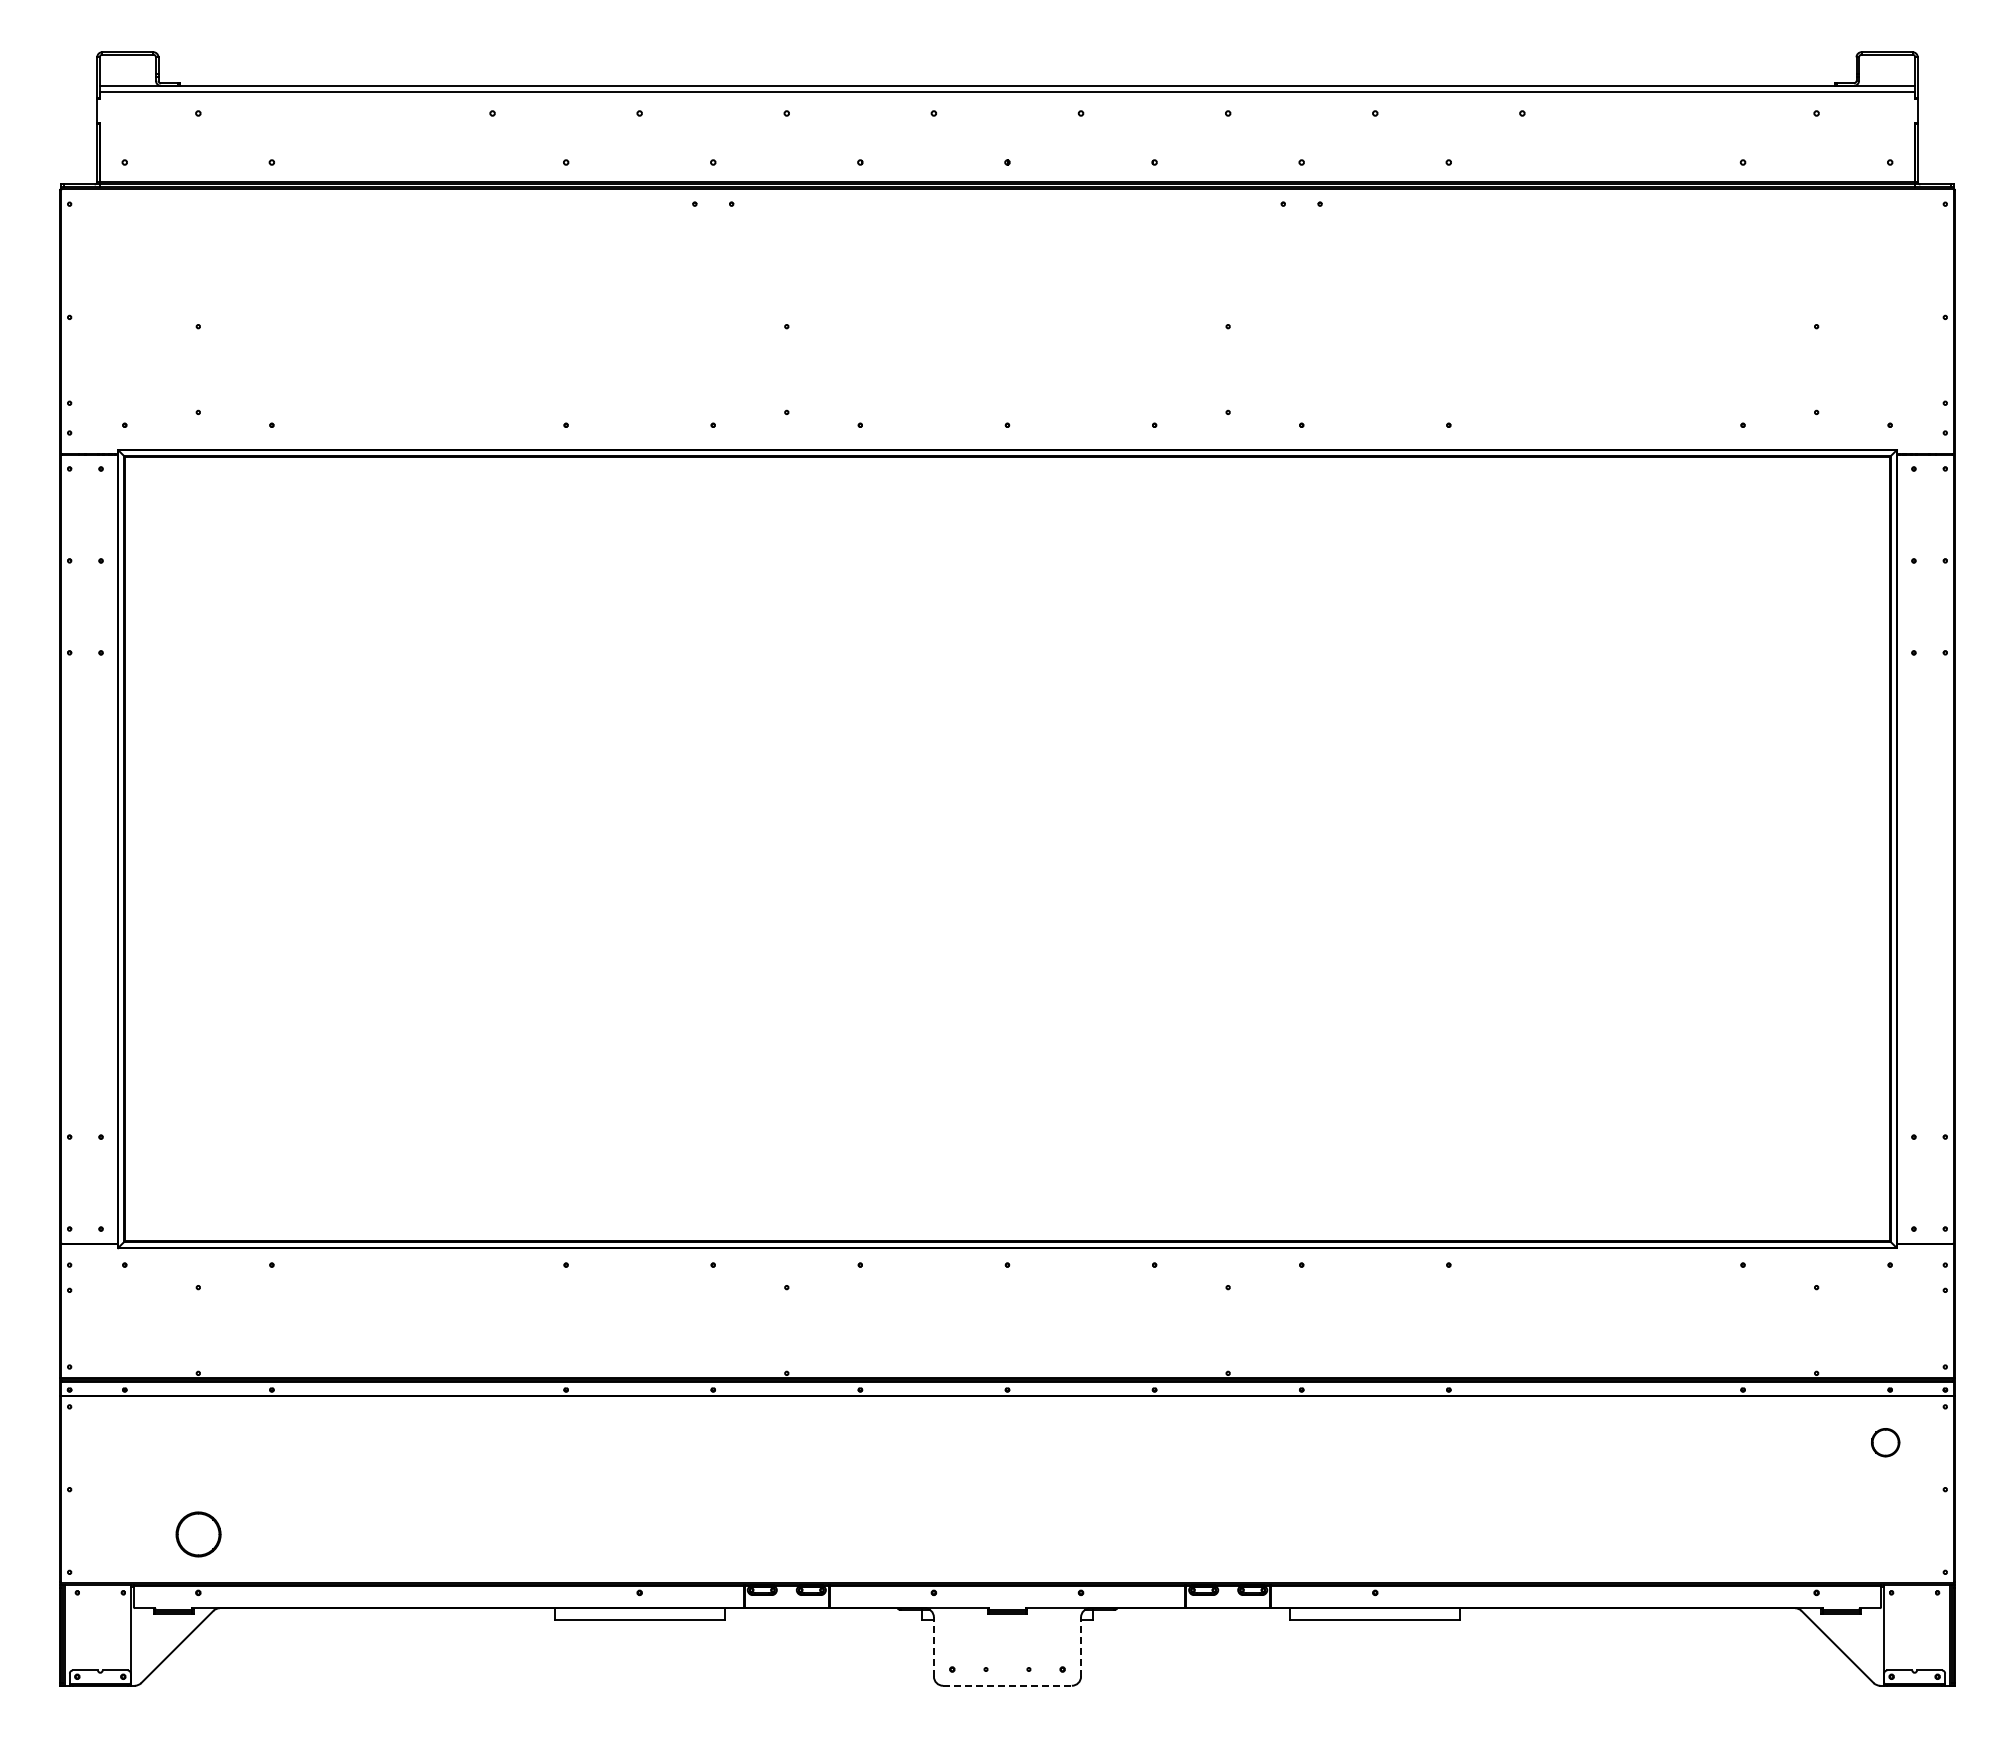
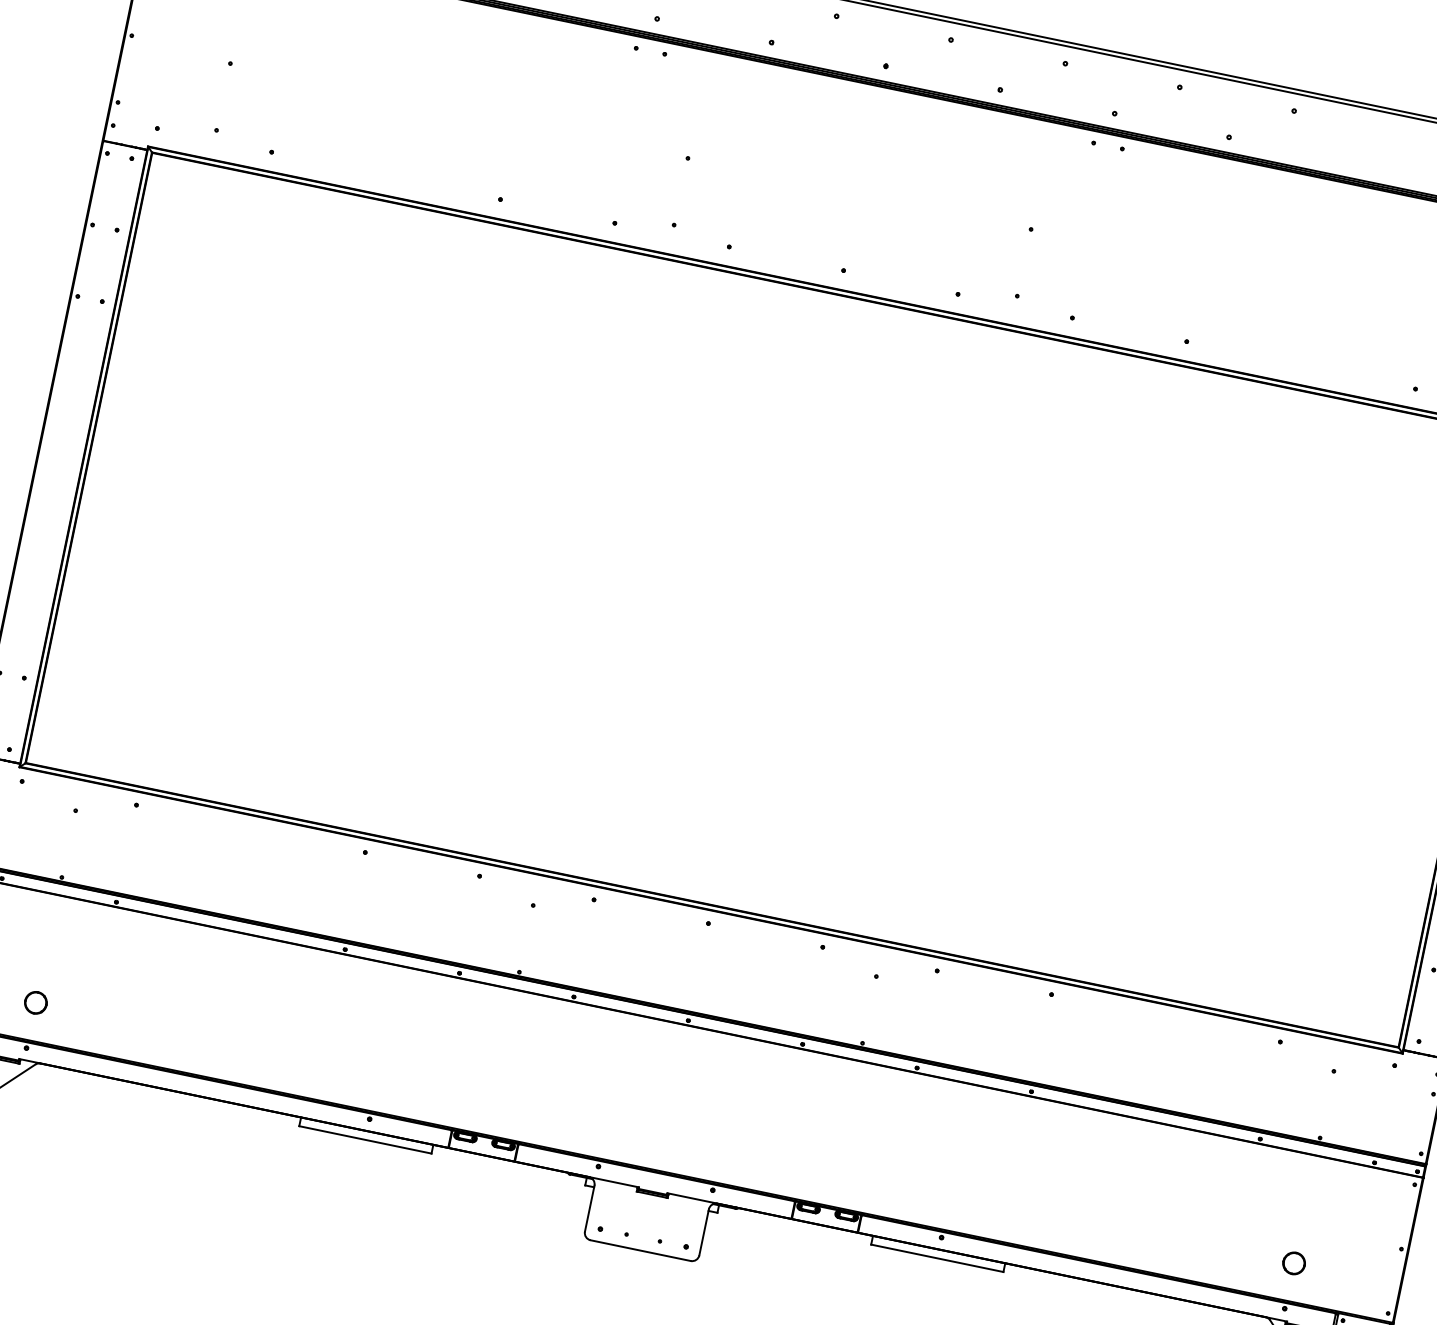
part: (1885, 1442) -> (1294, 1263), moved
part: (197, 1534) -> (35, 1002), size x0.62
line: (933, 1647) -> (589, 1208), dashed -> solid
line: (1081, 1647) -> (704, 1232), dashed -> solid
line: (1007, 1685) -> (640, 1250), dashed -> solid

